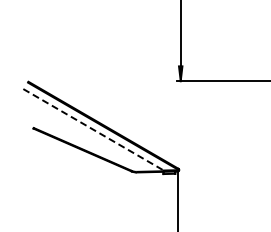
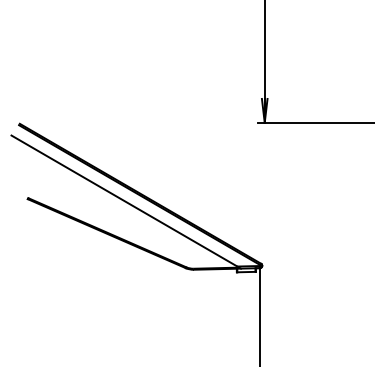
line: (95, 130) -> (127, 202), dashed -> solid

